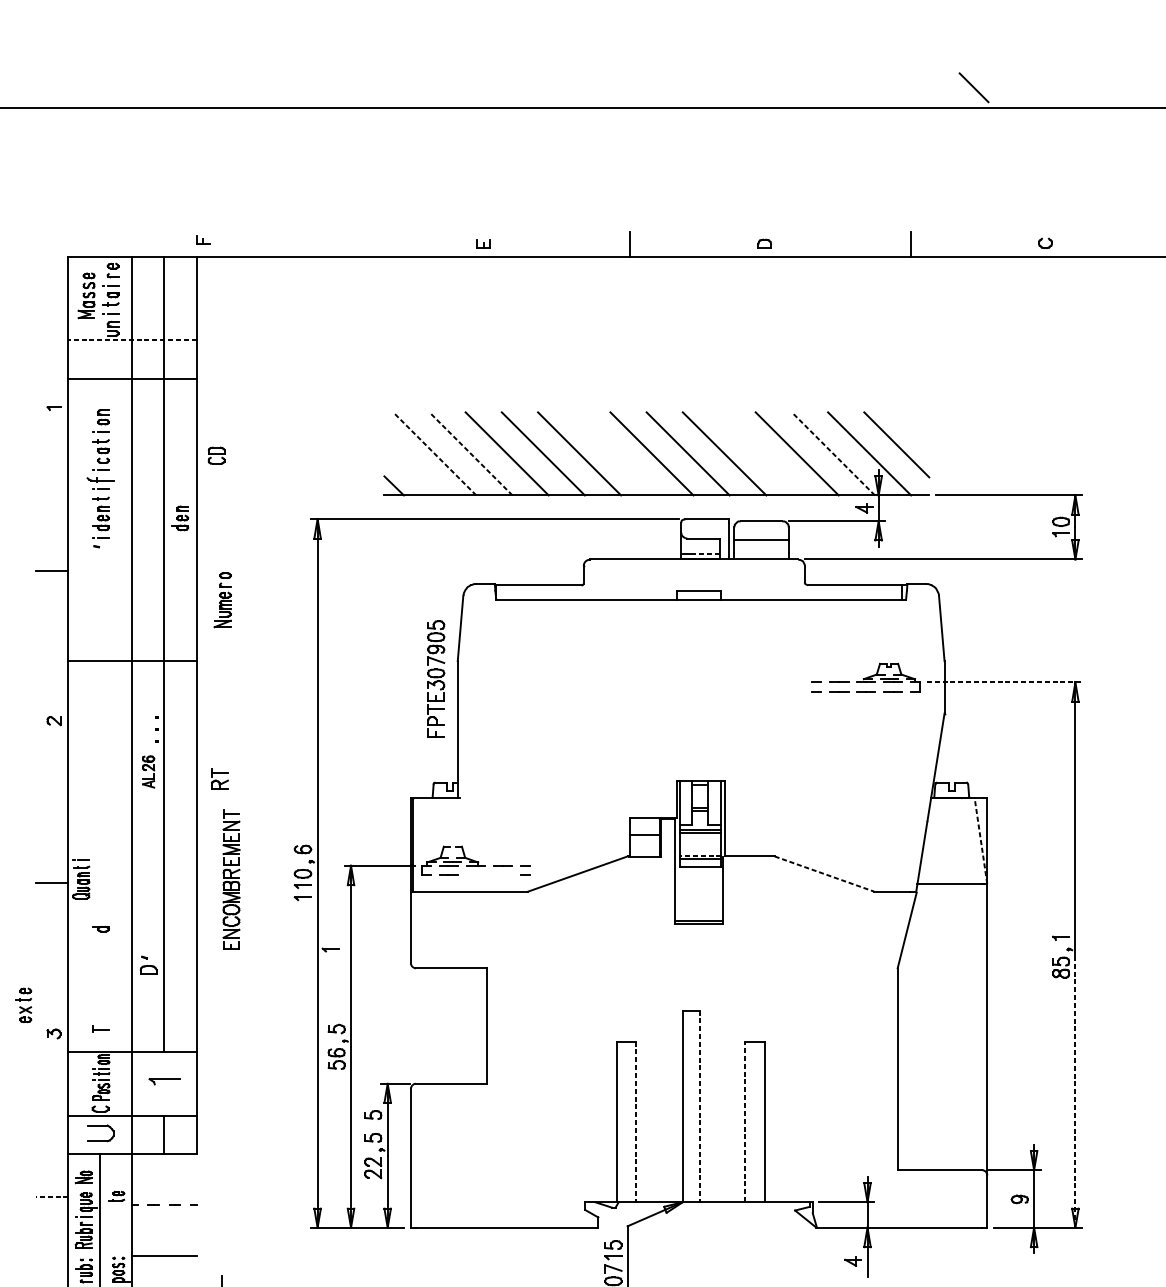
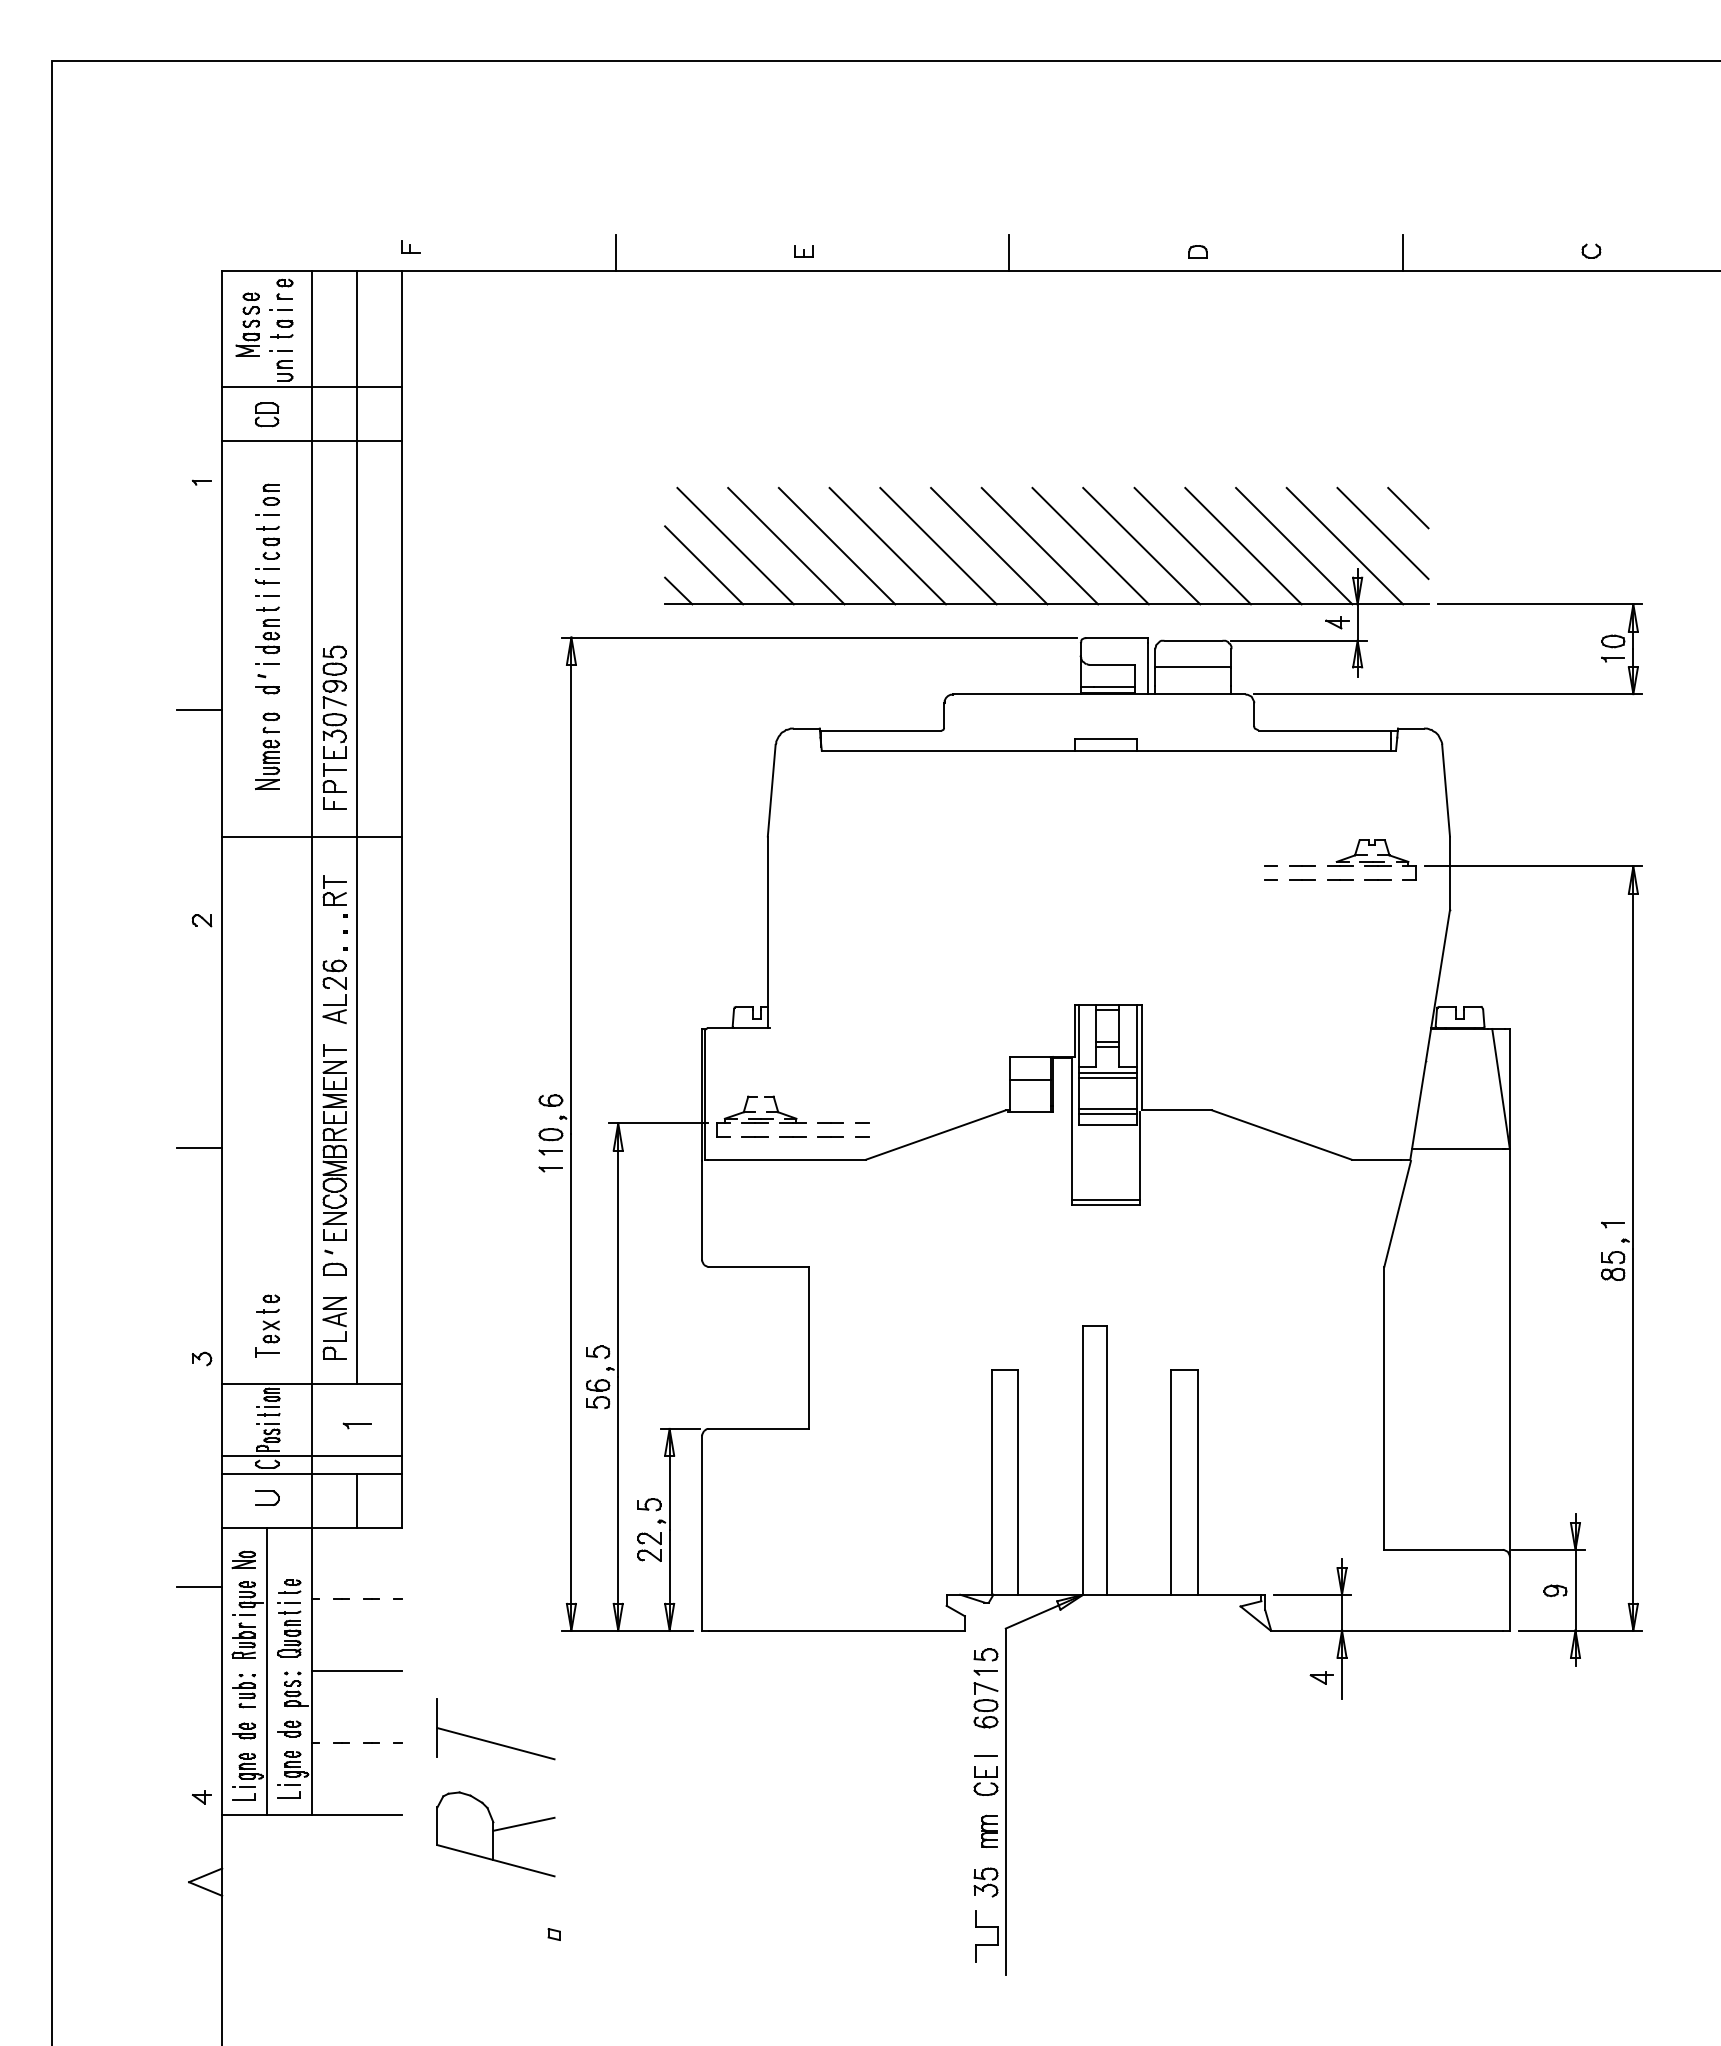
line: (974, 87) -> (1408, 507), moved
line: (349, 244) -> (615, 252), added
line: (132, 340) -> (311, 387), dashed -> solid
line: (434, 453) -> (735, 545), dashed -> solid
line: (471, 453) -> (786, 545), dashed -> solid
line: (615, 453) -> (989, 545), added
line: (760, 453) -> (1192, 545), added
line: (832, 453) -> (1293, 545), dashed -> solid
part: (217, 455) -> (267, 414), moved
line: (412, 467) -> (704, 565), added
part: (100, 479) -> (267, 581), size x0.62
part: (179, 518) -> (378, 636), removed
line: (704, 554) -> (1113, 686), dashed -> solid
part: (222, 599) -> (267, 750), moved
part: (436, 678) -> (334, 727), moved
line: (1004, 682) -> (1533, 866), dashed -> solid
part: (148, 771) -> (334, 991), size x1.43
part: (219, 778) -> (334, 890), moved
line: (980, 840) -> (1500, 1088), dashed -> solid
line: (700, 855) -> (1107, 1109), dashed -> solid
line: (825, 874) -> (1282, 1135), dashed -> solid
line: (475, 875) -> (792, 1136), added
line: (502, 875) -> (830, 1136), added
part: (81, 879) -> (289, 1629), moved
part: (231, 879) -> (334, 1142), moved
part: (100, 929) -> (267, 690), moved
part: (330, 950) -> (589, 1241), removed
part: (22, 1005) -> (267, 1318), moved
part: (148, 1011) -> (334, 1327), added
part: (164, 1081) -> (356, 1425), size x0.62
line: (1075, 1091) -> (1633, 1439), dashed -> solid
line: (132, 1102) -> (311, 1455), added
line: (699, 1106) -> (1106, 1460), dashed -> solid
part: (373, 1114) -> (649, 1472), removed
line: (636, 1122) -> (1018, 1482), dashed -> solid
line: (745, 1122) -> (1171, 1482), dashed -> solid
part: (100, 1132) -> (267, 1497), size x0.62
line: (52, 1196) -> (199, 1586), dashed -> solid

